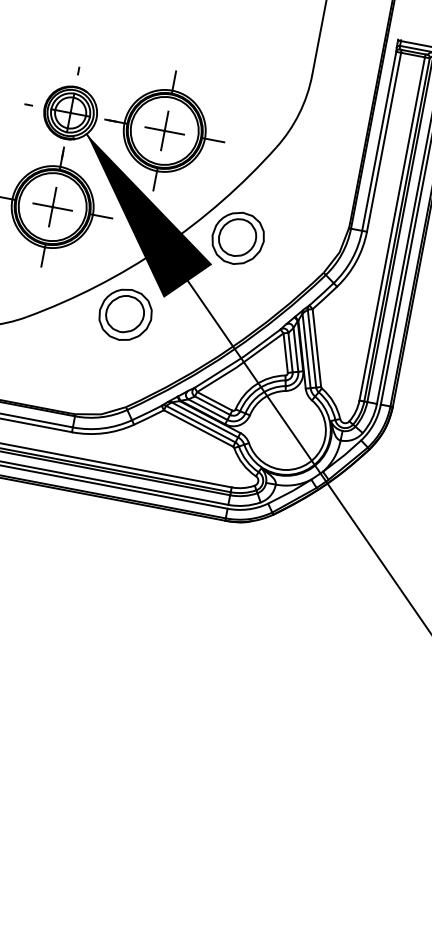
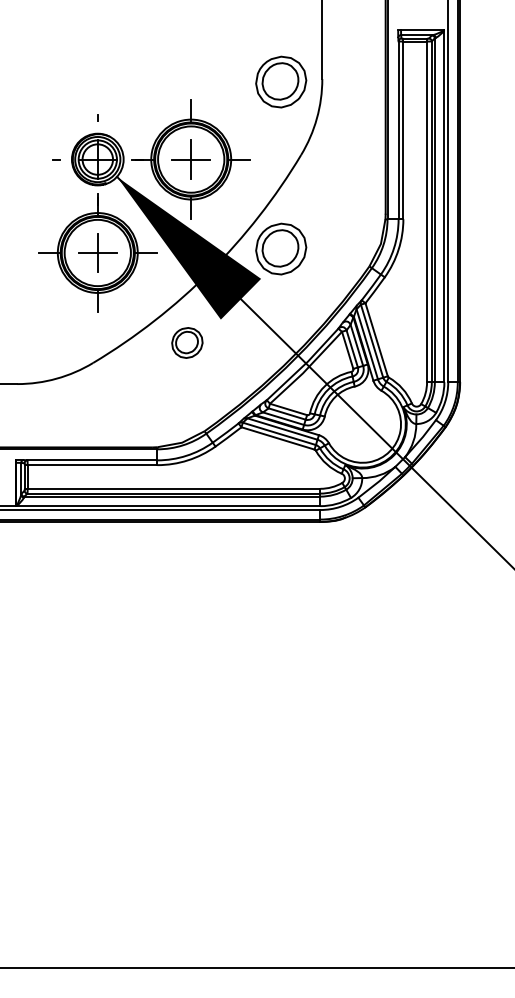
part: (270, 69) -> (281, 81), added
part: (125, 314) -> (187, 342), size x0.6

